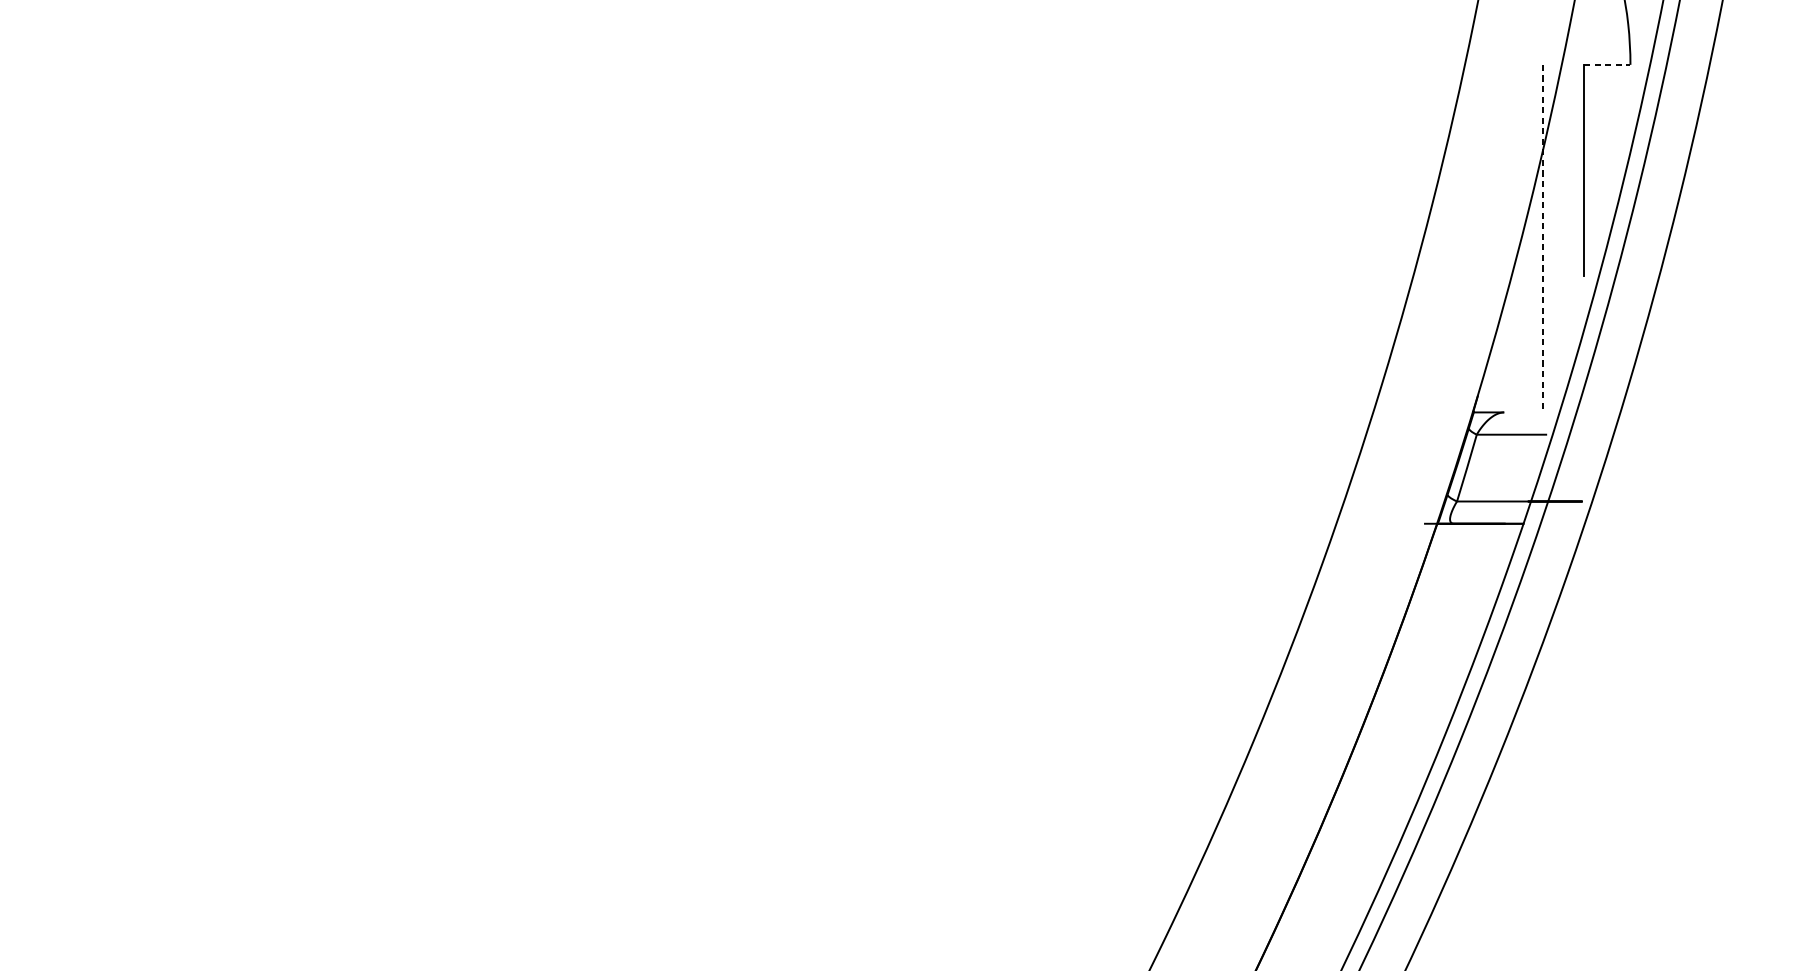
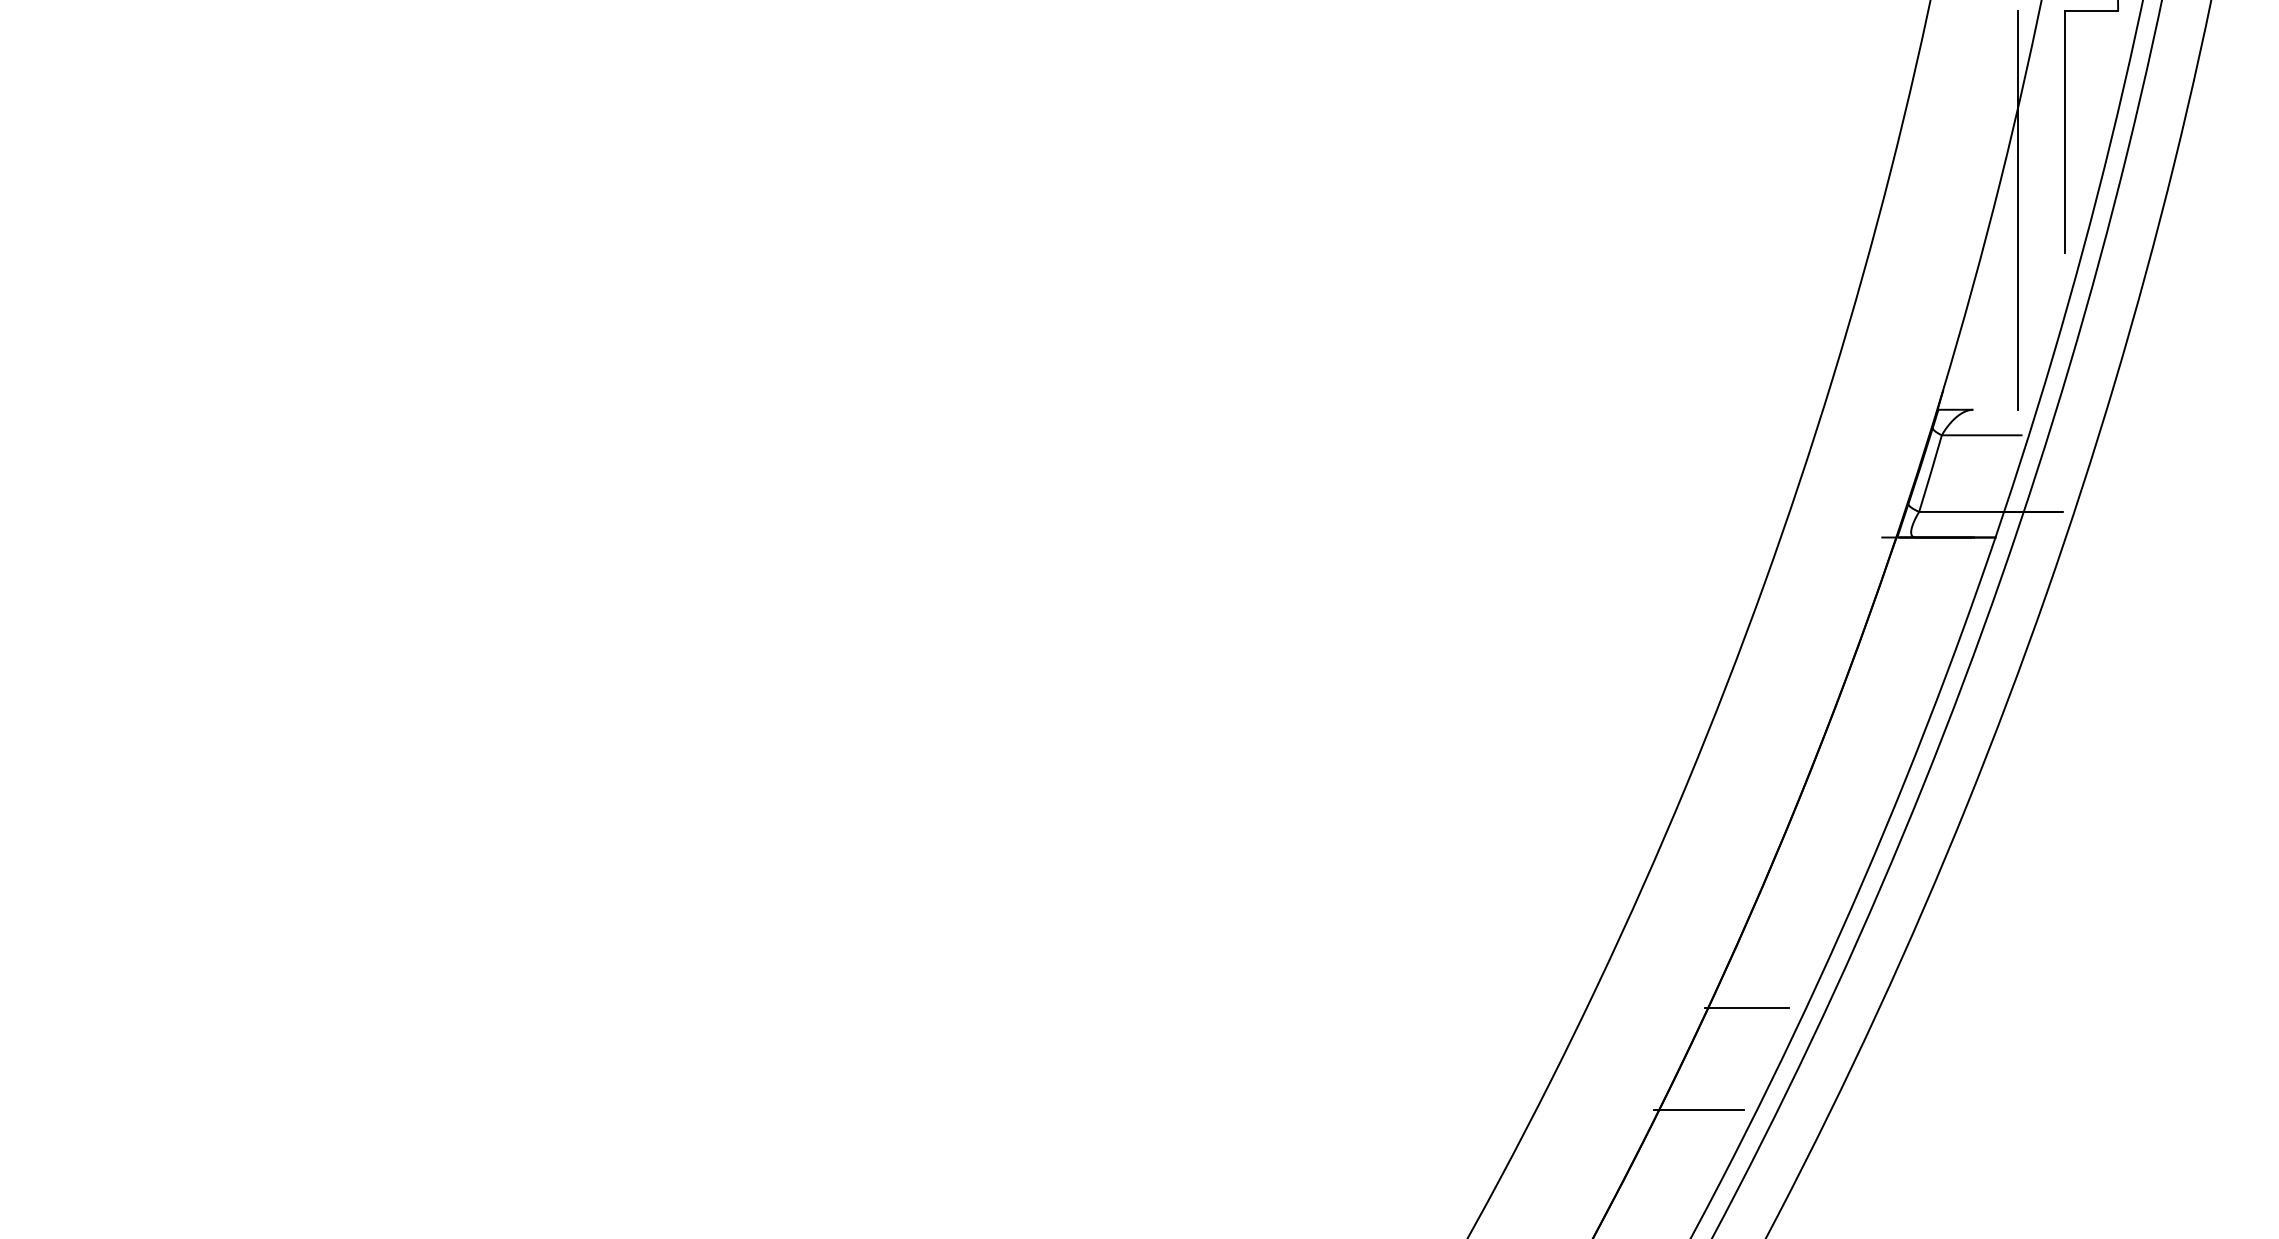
line: (1607, 65) -> (2091, 11), dashed -> solid
line: (1542, 238) -> (2017, 210), dashed -> solid
line: (1306, 934) -> (1746, 1008), added

